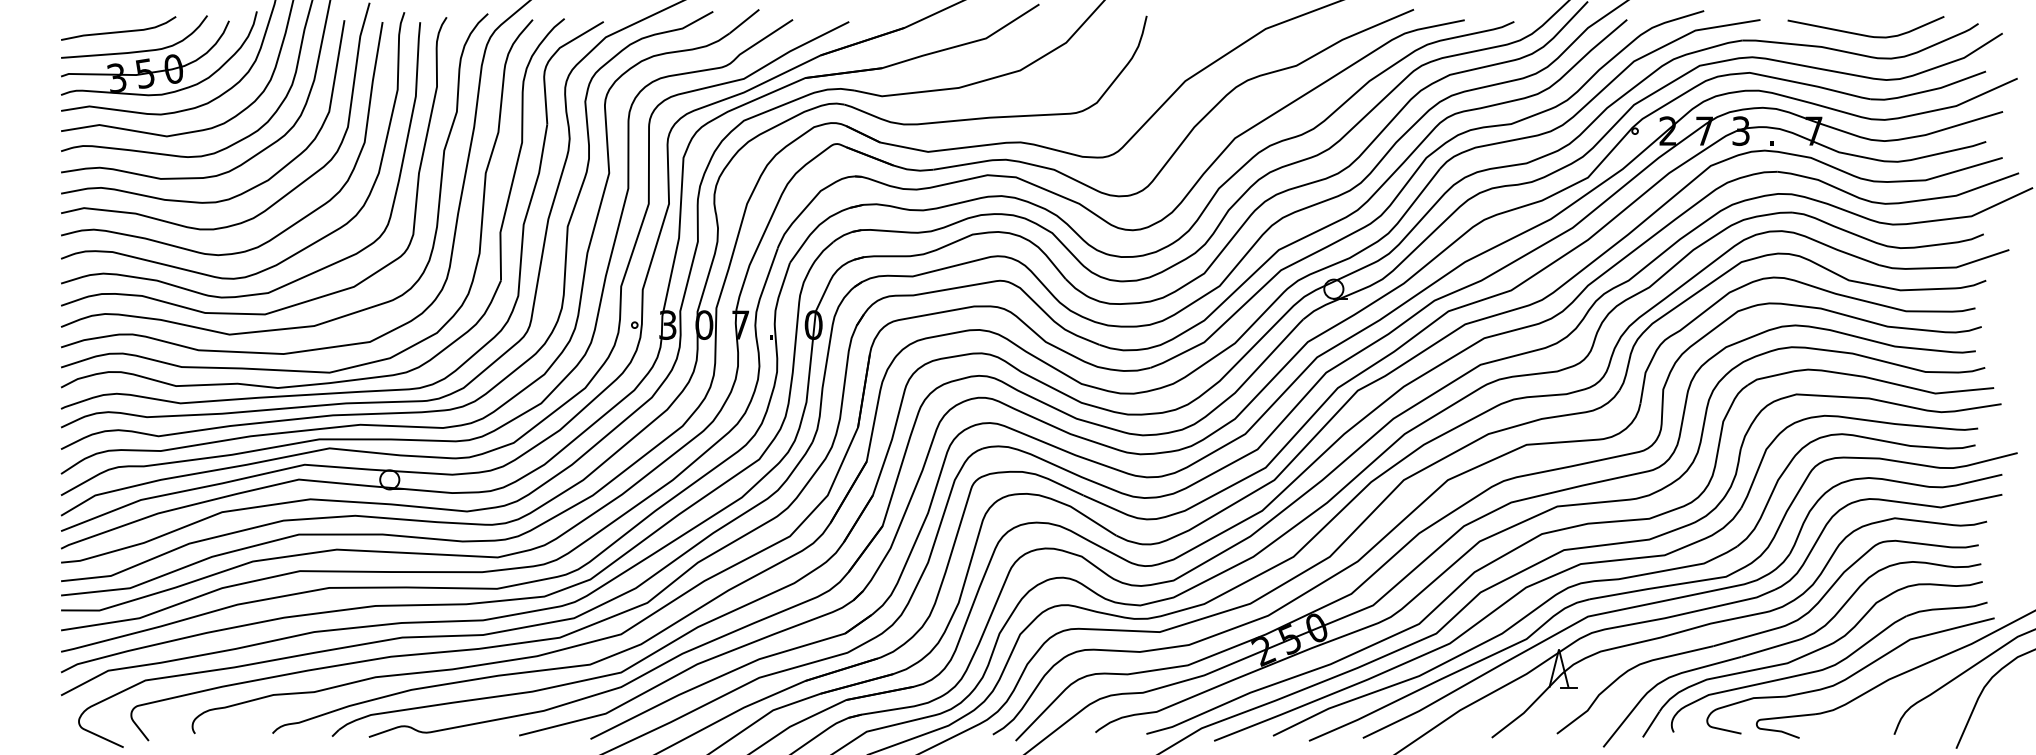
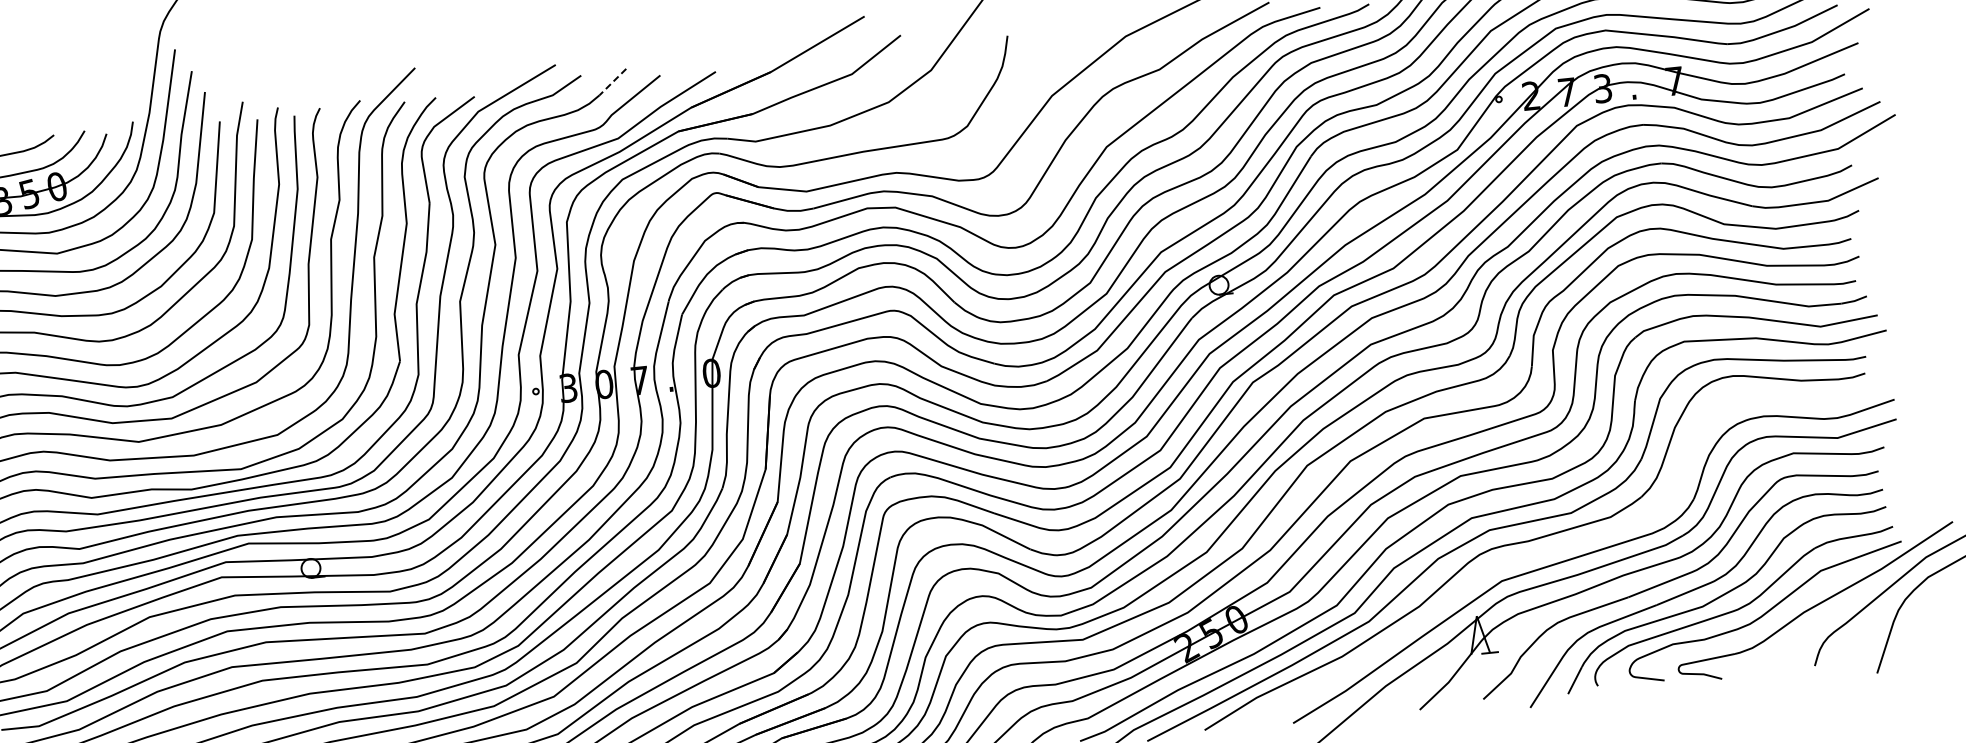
line: (744, 21) -> (612, 82), solid -> dashed
part: (1659, 588) -> (1569, 546), removed

